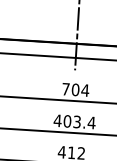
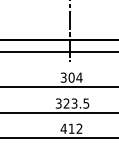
text: (65, 89) -> (63, 77), 704 -> 304
text: (74, 121) -> (72, 103), 403.4 -> 323.5

